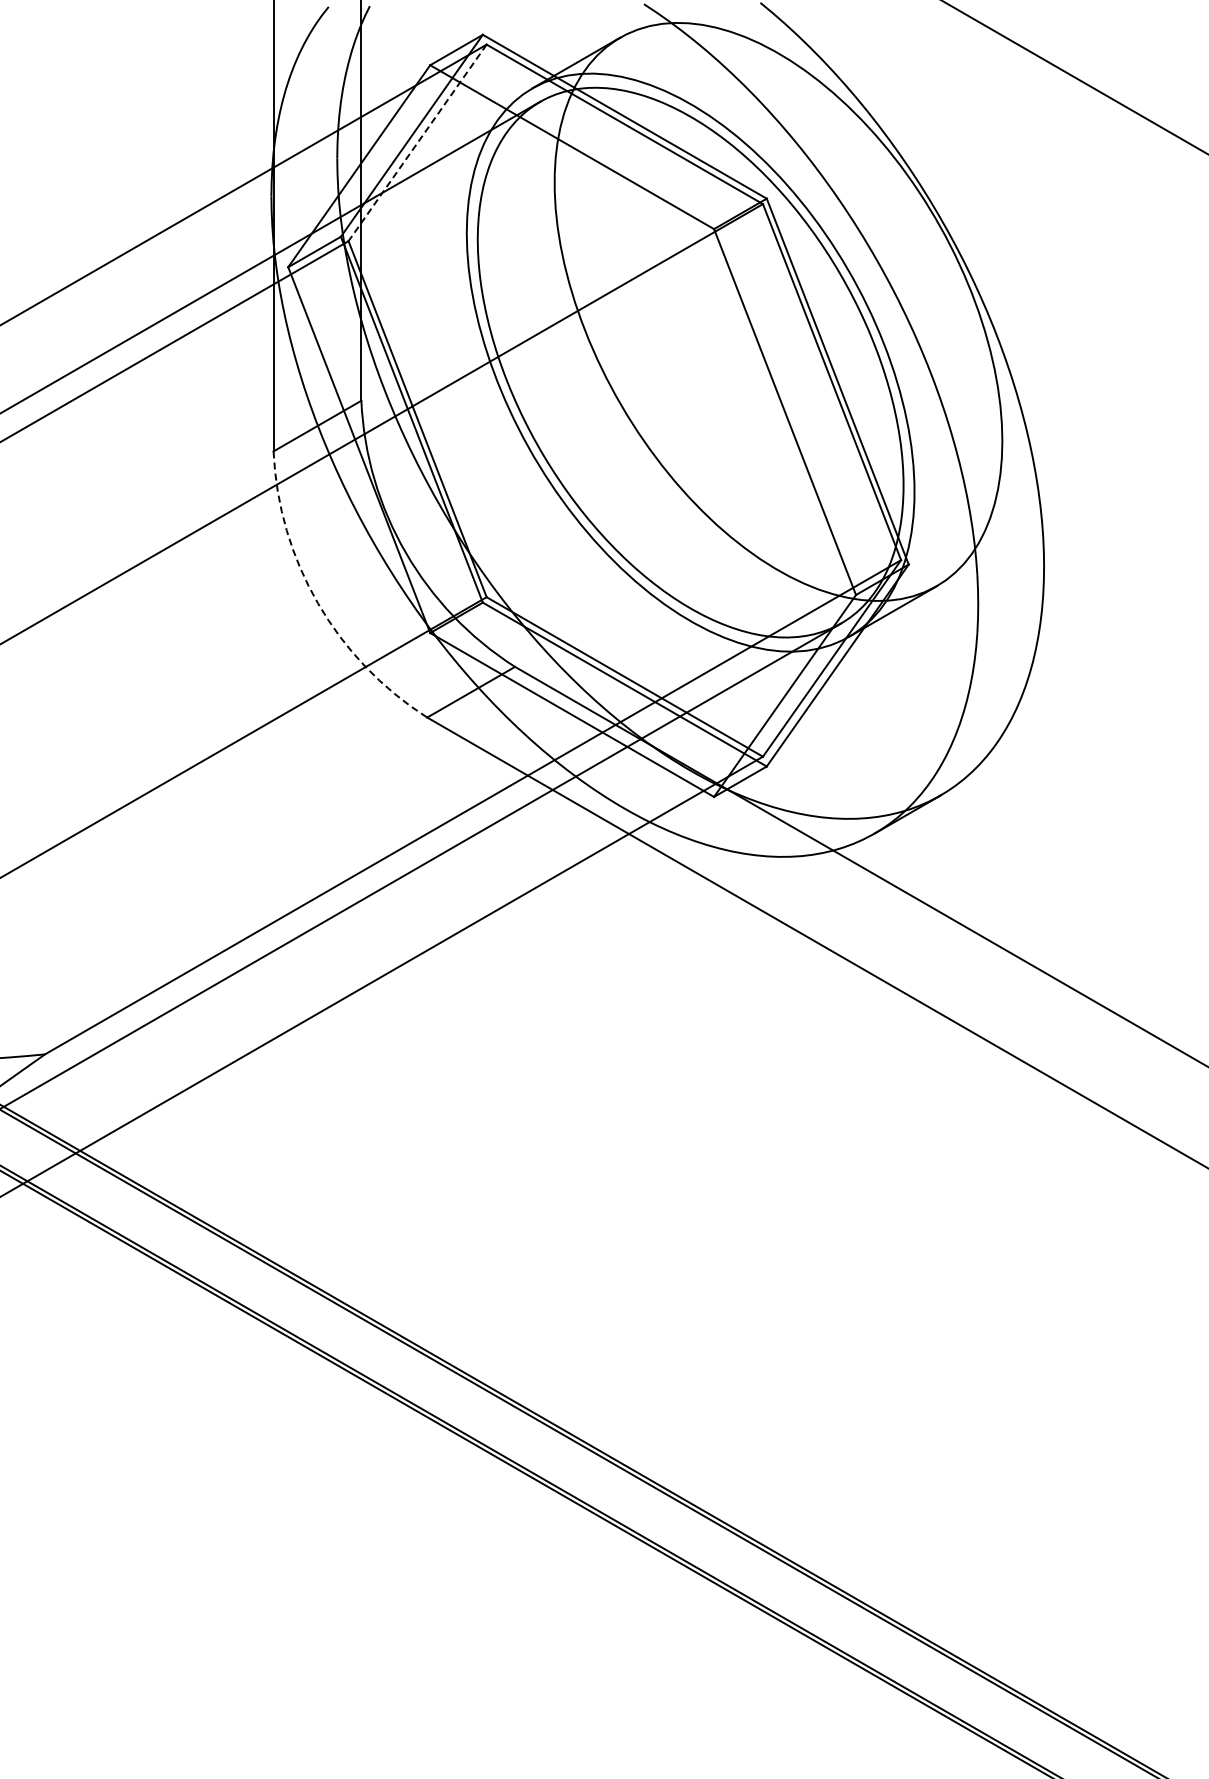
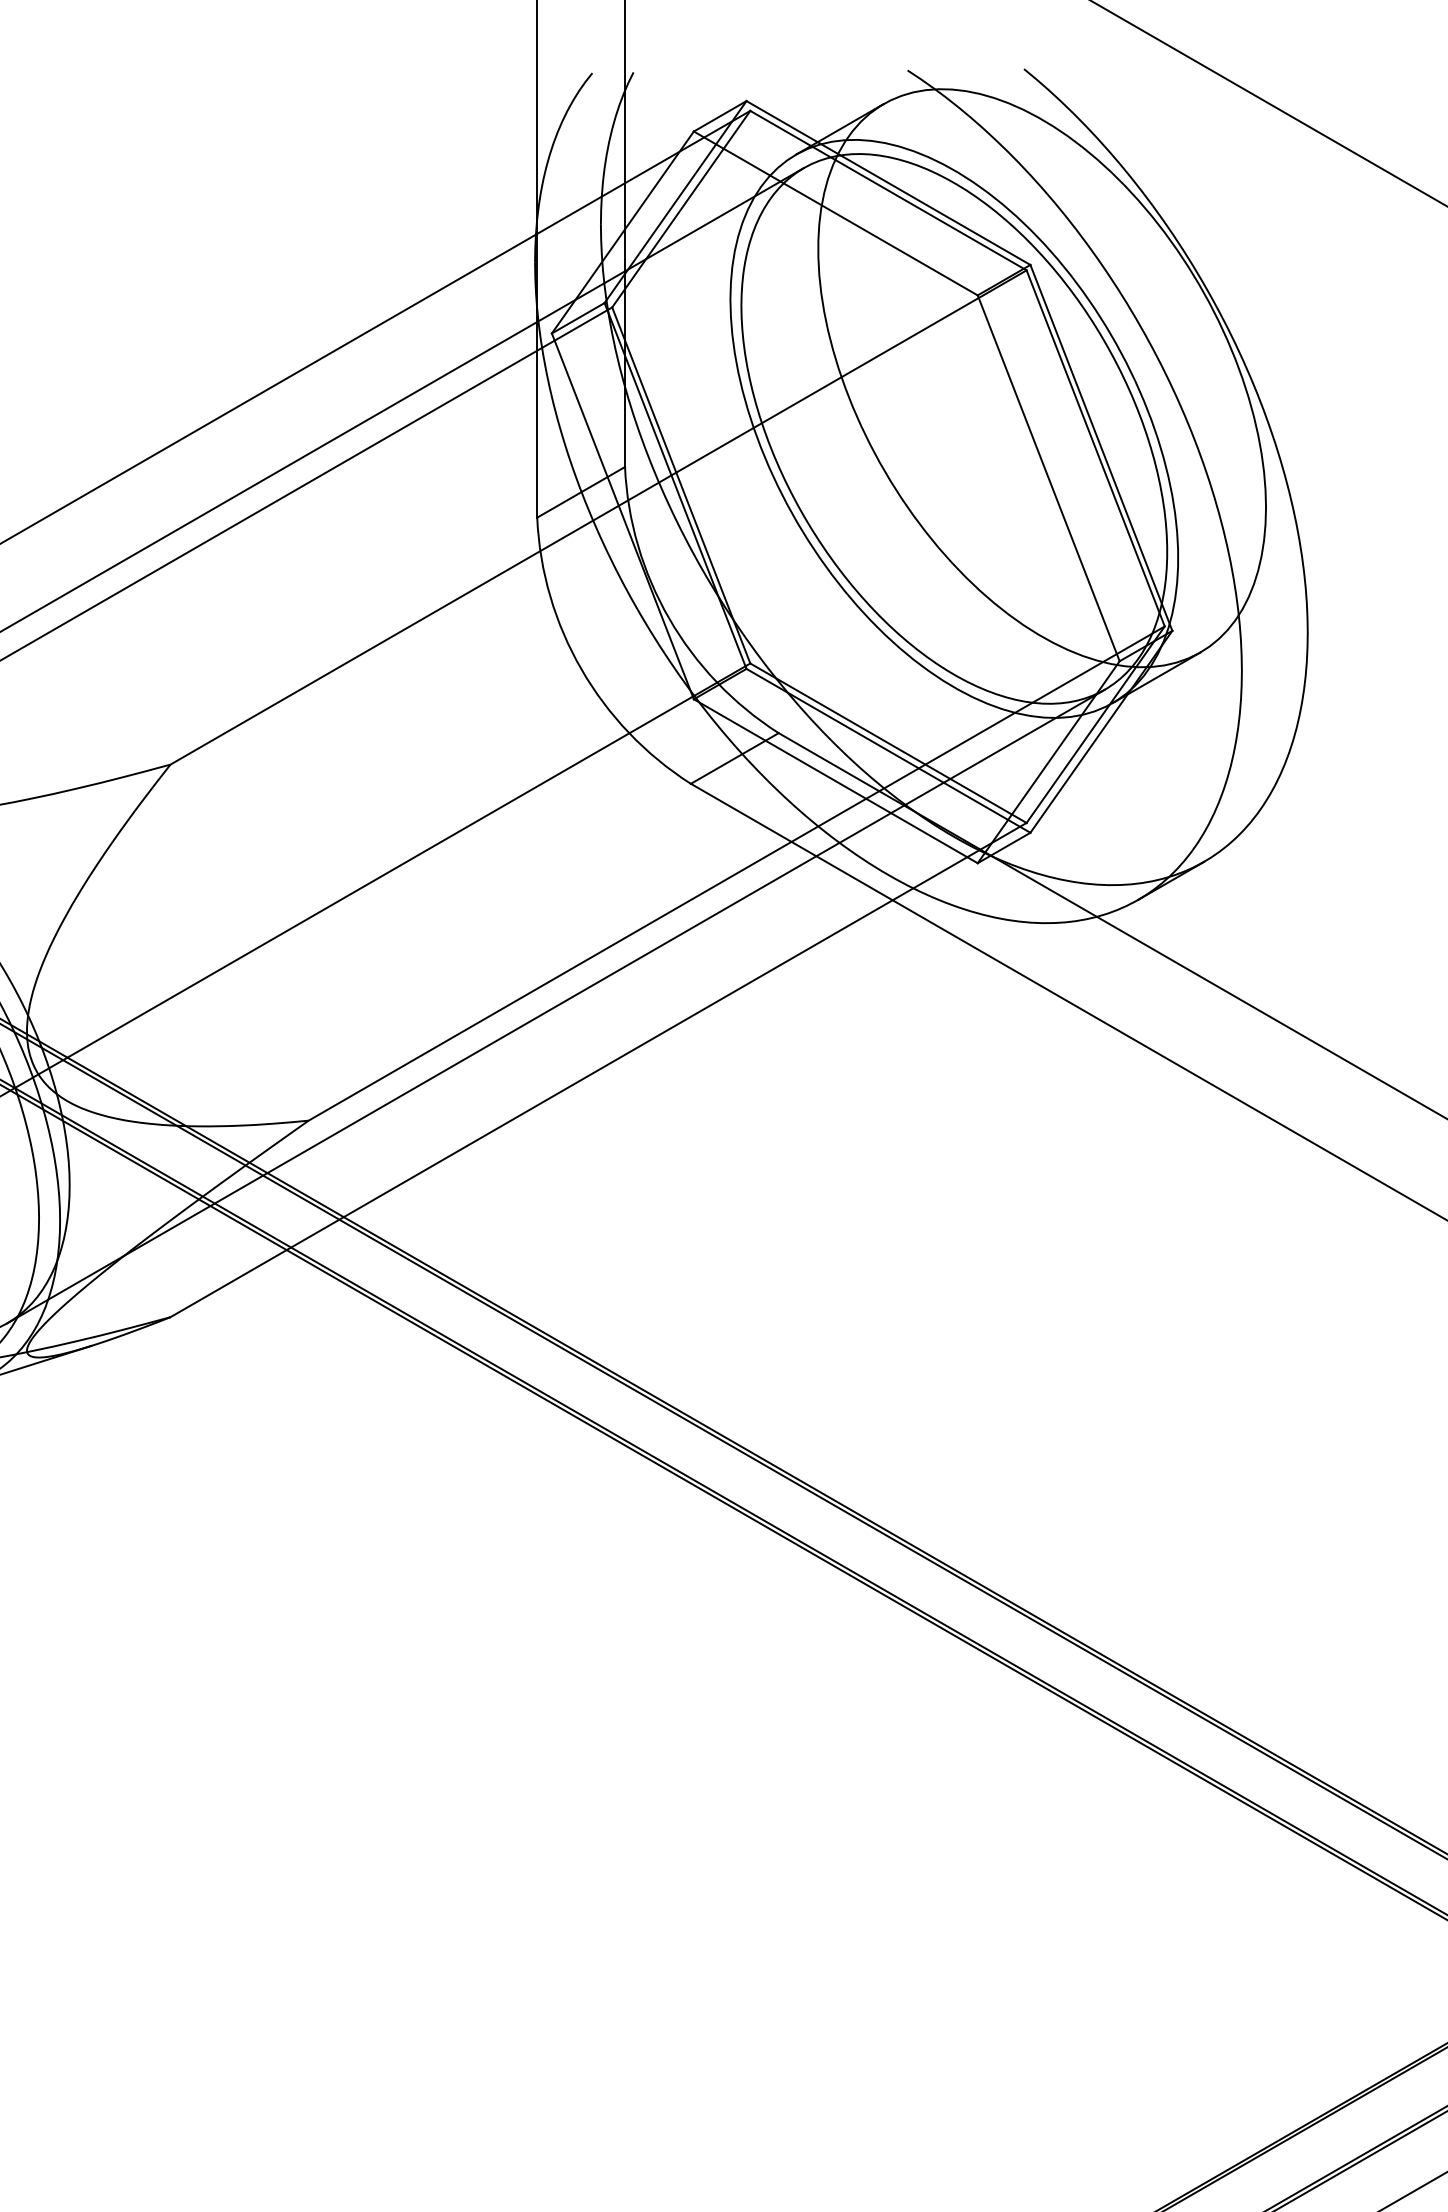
line: (416, 143) -> (680, 209), dashed -> solid
arc: (317, 603) -> (581, 669), dashed -> solid

